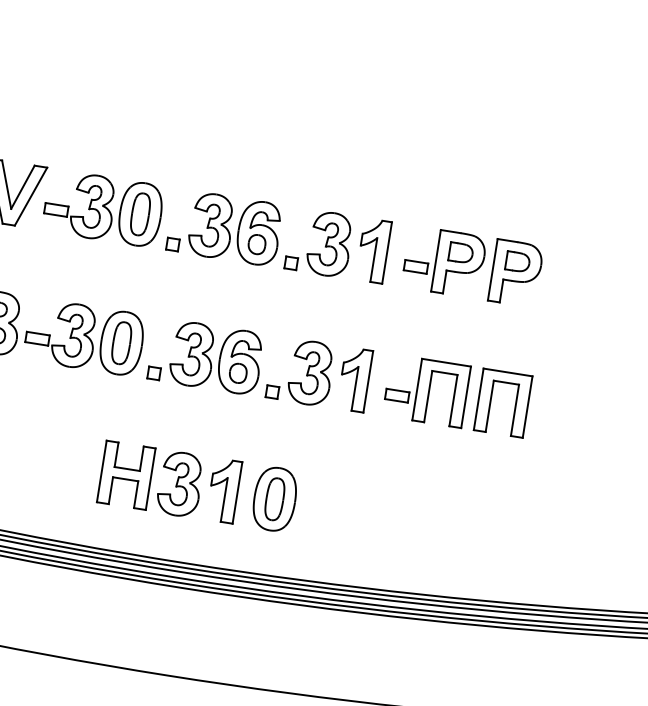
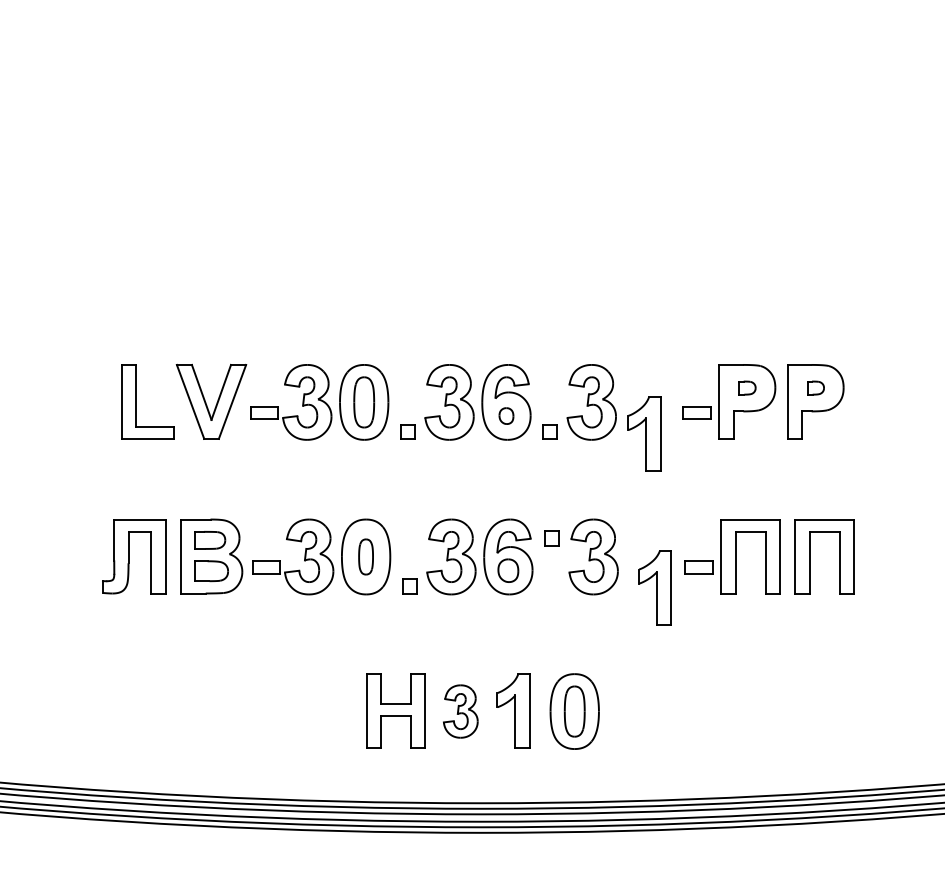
part: (257, 244) -> (506, 415), size x0.7
part: (373, 250) -> (644, 433), moved
part: (461, 252) -> (747, 387), size x0.6
part: (517, 261) -> (815, 387), size x0.6
part: (121, 342) -> (365, 556), size x0.7
part: (354, 379) -> (654, 587), moved
part: (272, 392) -> (551, 538), moved
part: (179, 484) -> (460, 711), size x0.7

